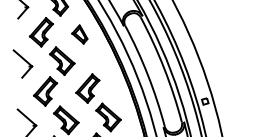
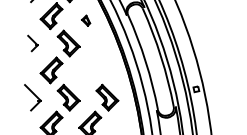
part: (79, 34) -> (85, 20), size x0.6
part: (22, 63) -> (32, 43), size x0.6
part: (88, 88) -> (90, 70), removed

